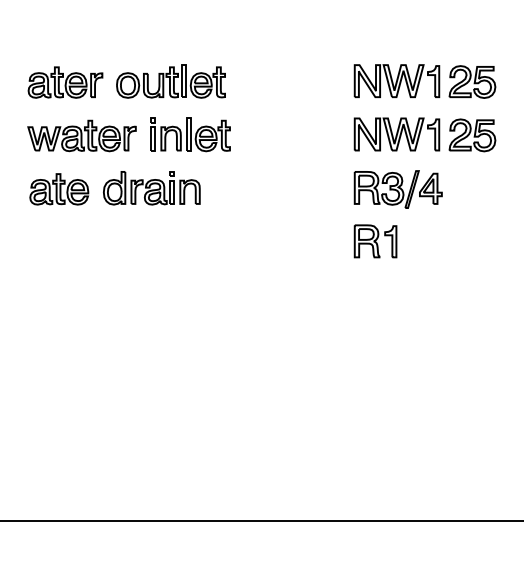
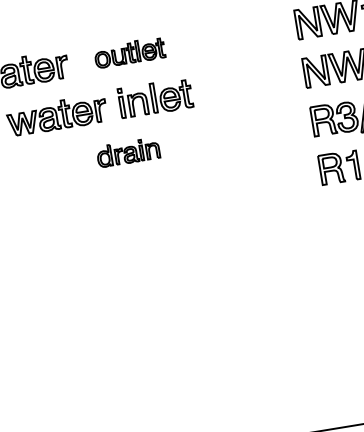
part: (170, 81) -> (129, 52), size x0.7
part: (151, 188) -> (127, 152), size x0.7
part: (59, 189) -> (44, 167), removed

